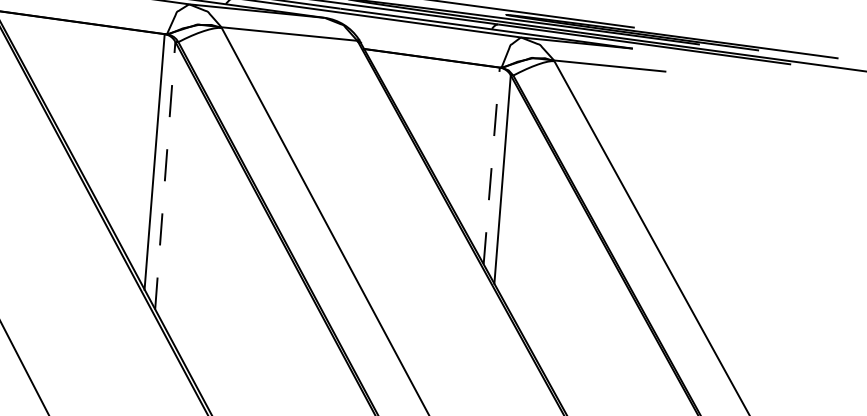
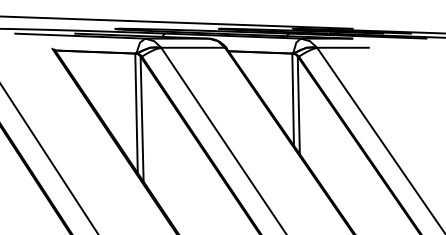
line: (492, 165) -> (293, 99), dashed -> solid
line: (166, 176) -> (142, 119), dashed -> solid

